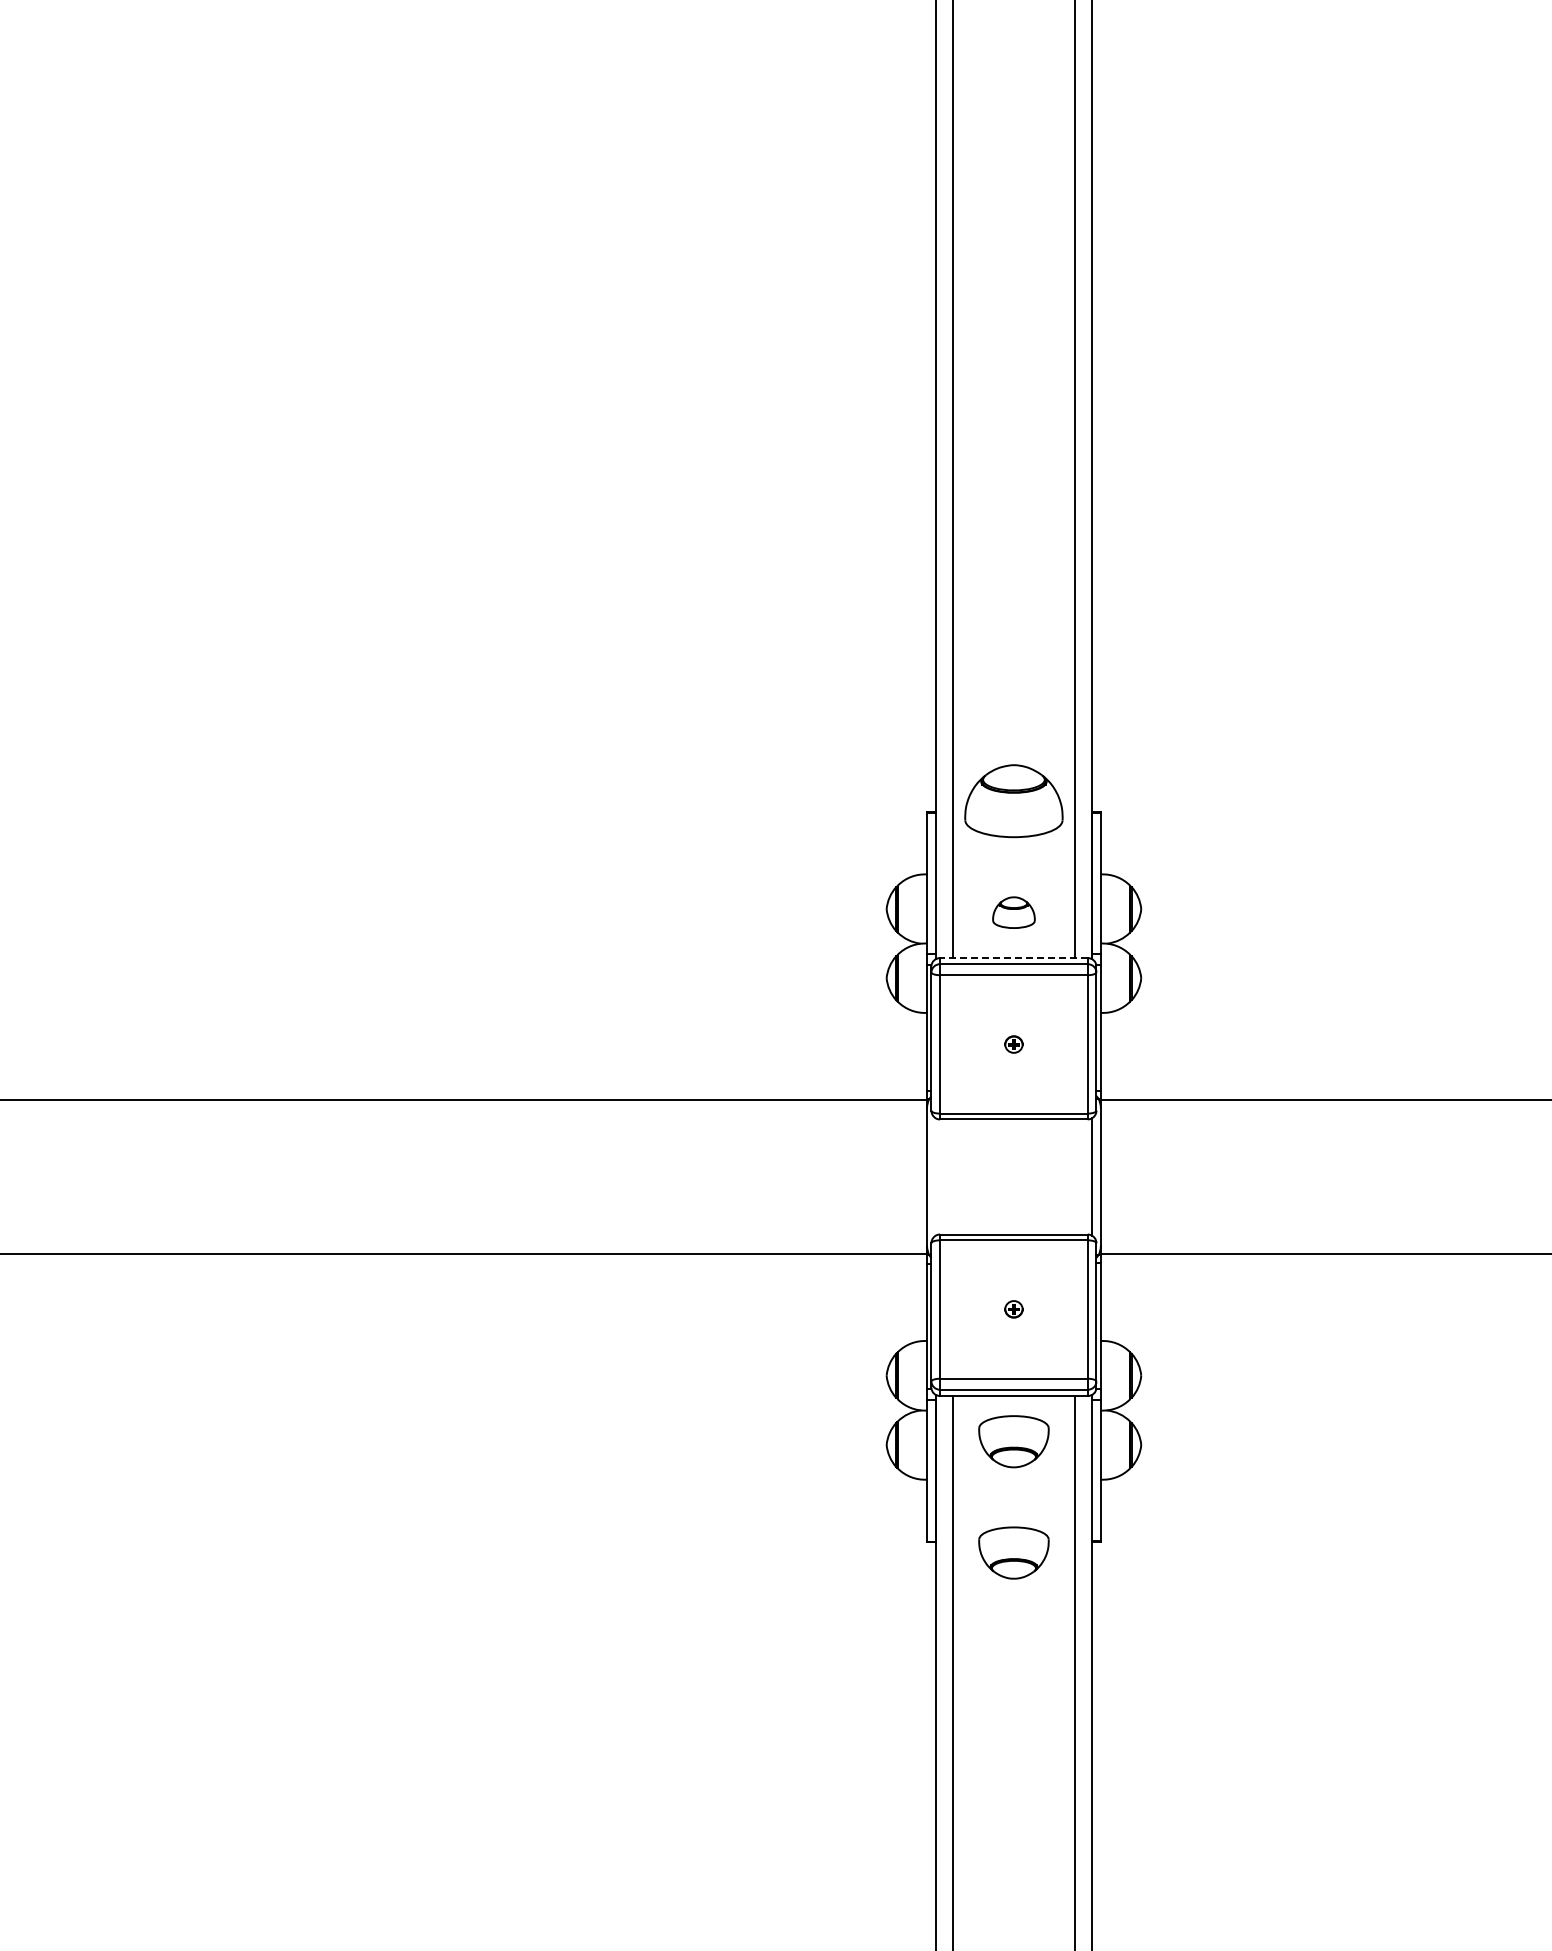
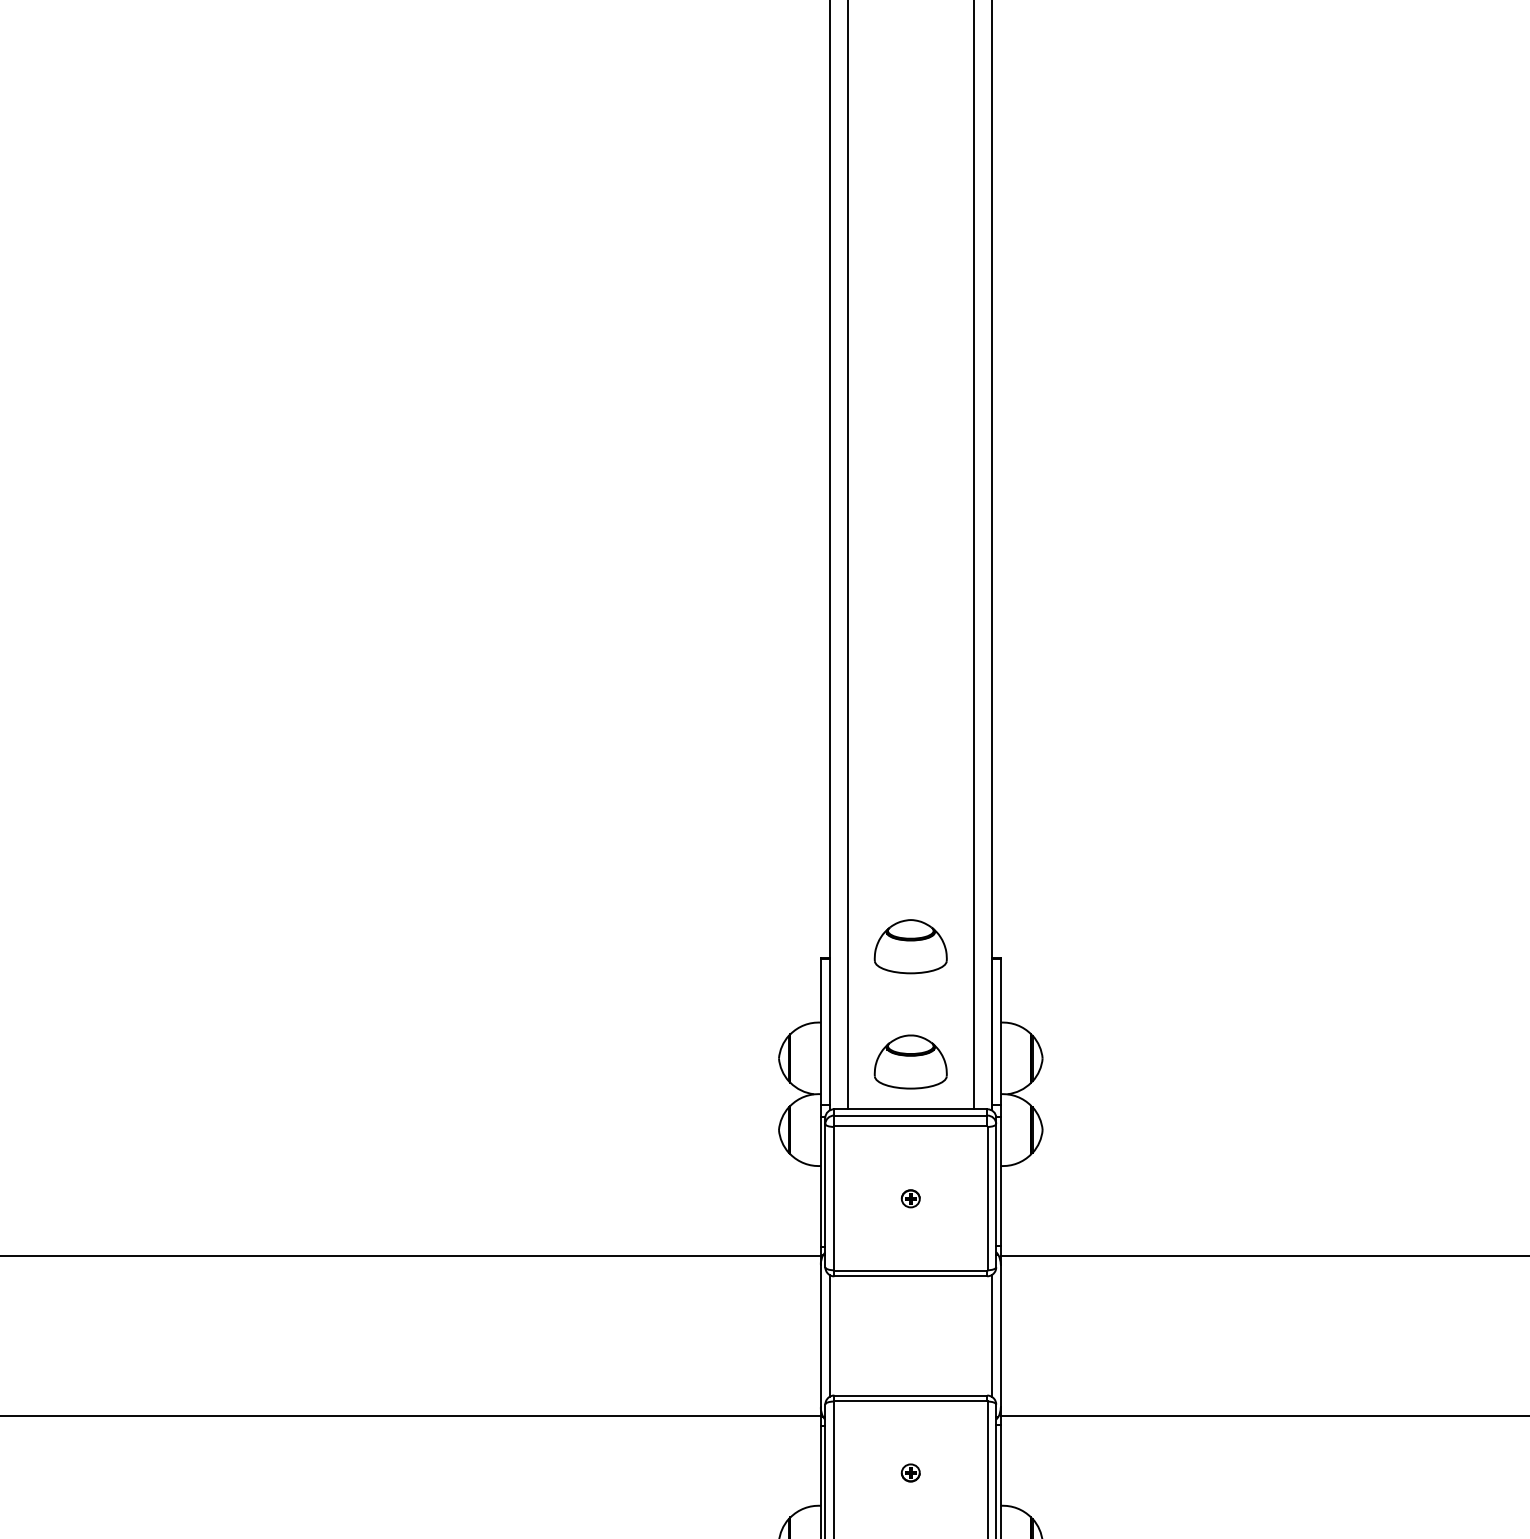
part: (1013, 800) -> (910, 946), size x0.71
part: (1013, 912) -> (910, 1062), size x1.67
line: (1013, 958) -> (910, 1109), dashed -> solid
line: (935, 1176) -> (829, 1335), added

